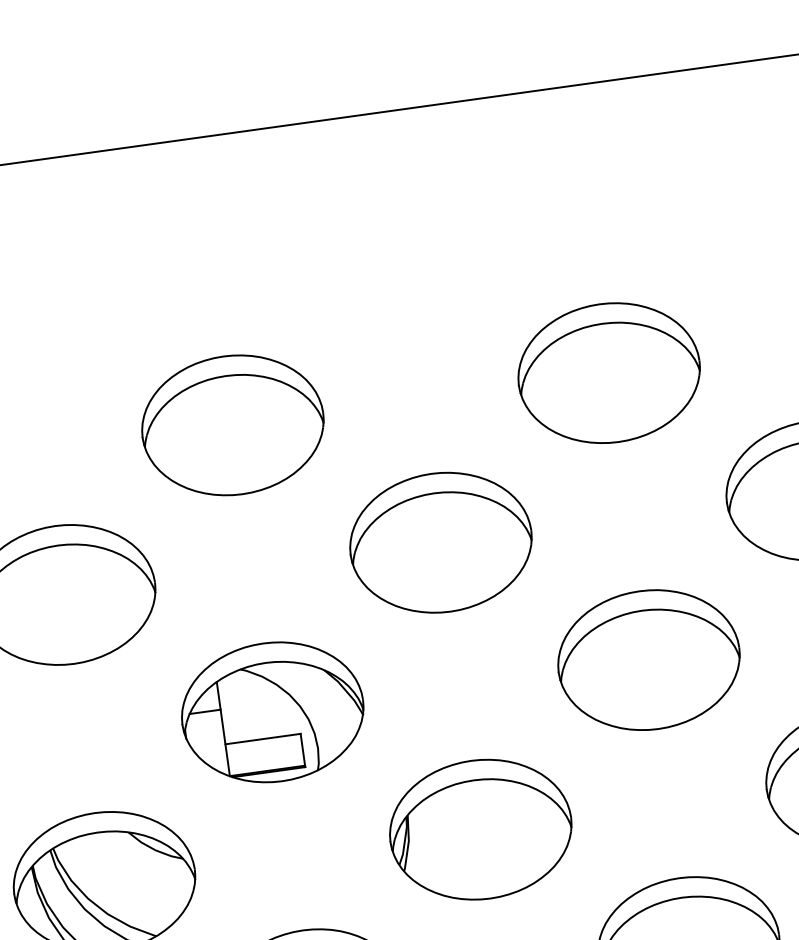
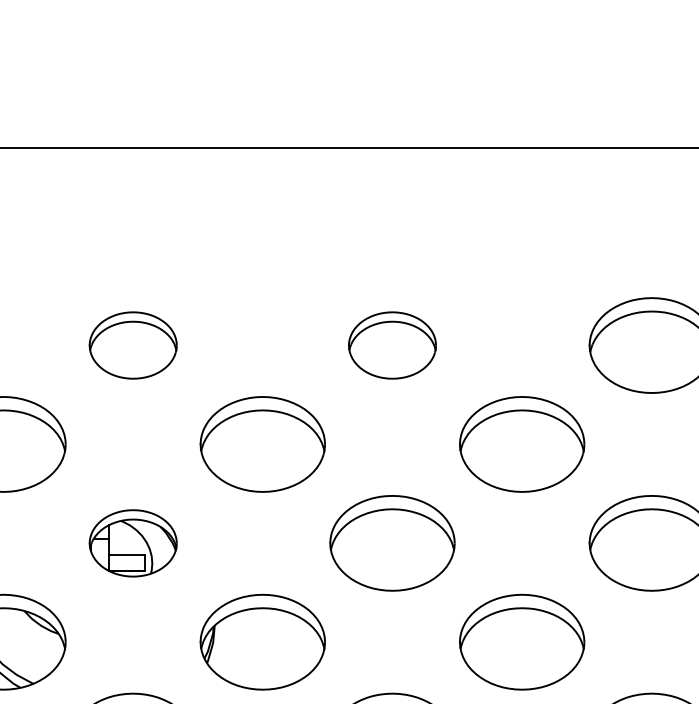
part: (609, 373) -> (392, 345), size x0.7
part: (233, 425) -> (133, 345), size x0.7
part: (273, 712) -> (133, 543), size x0.7

